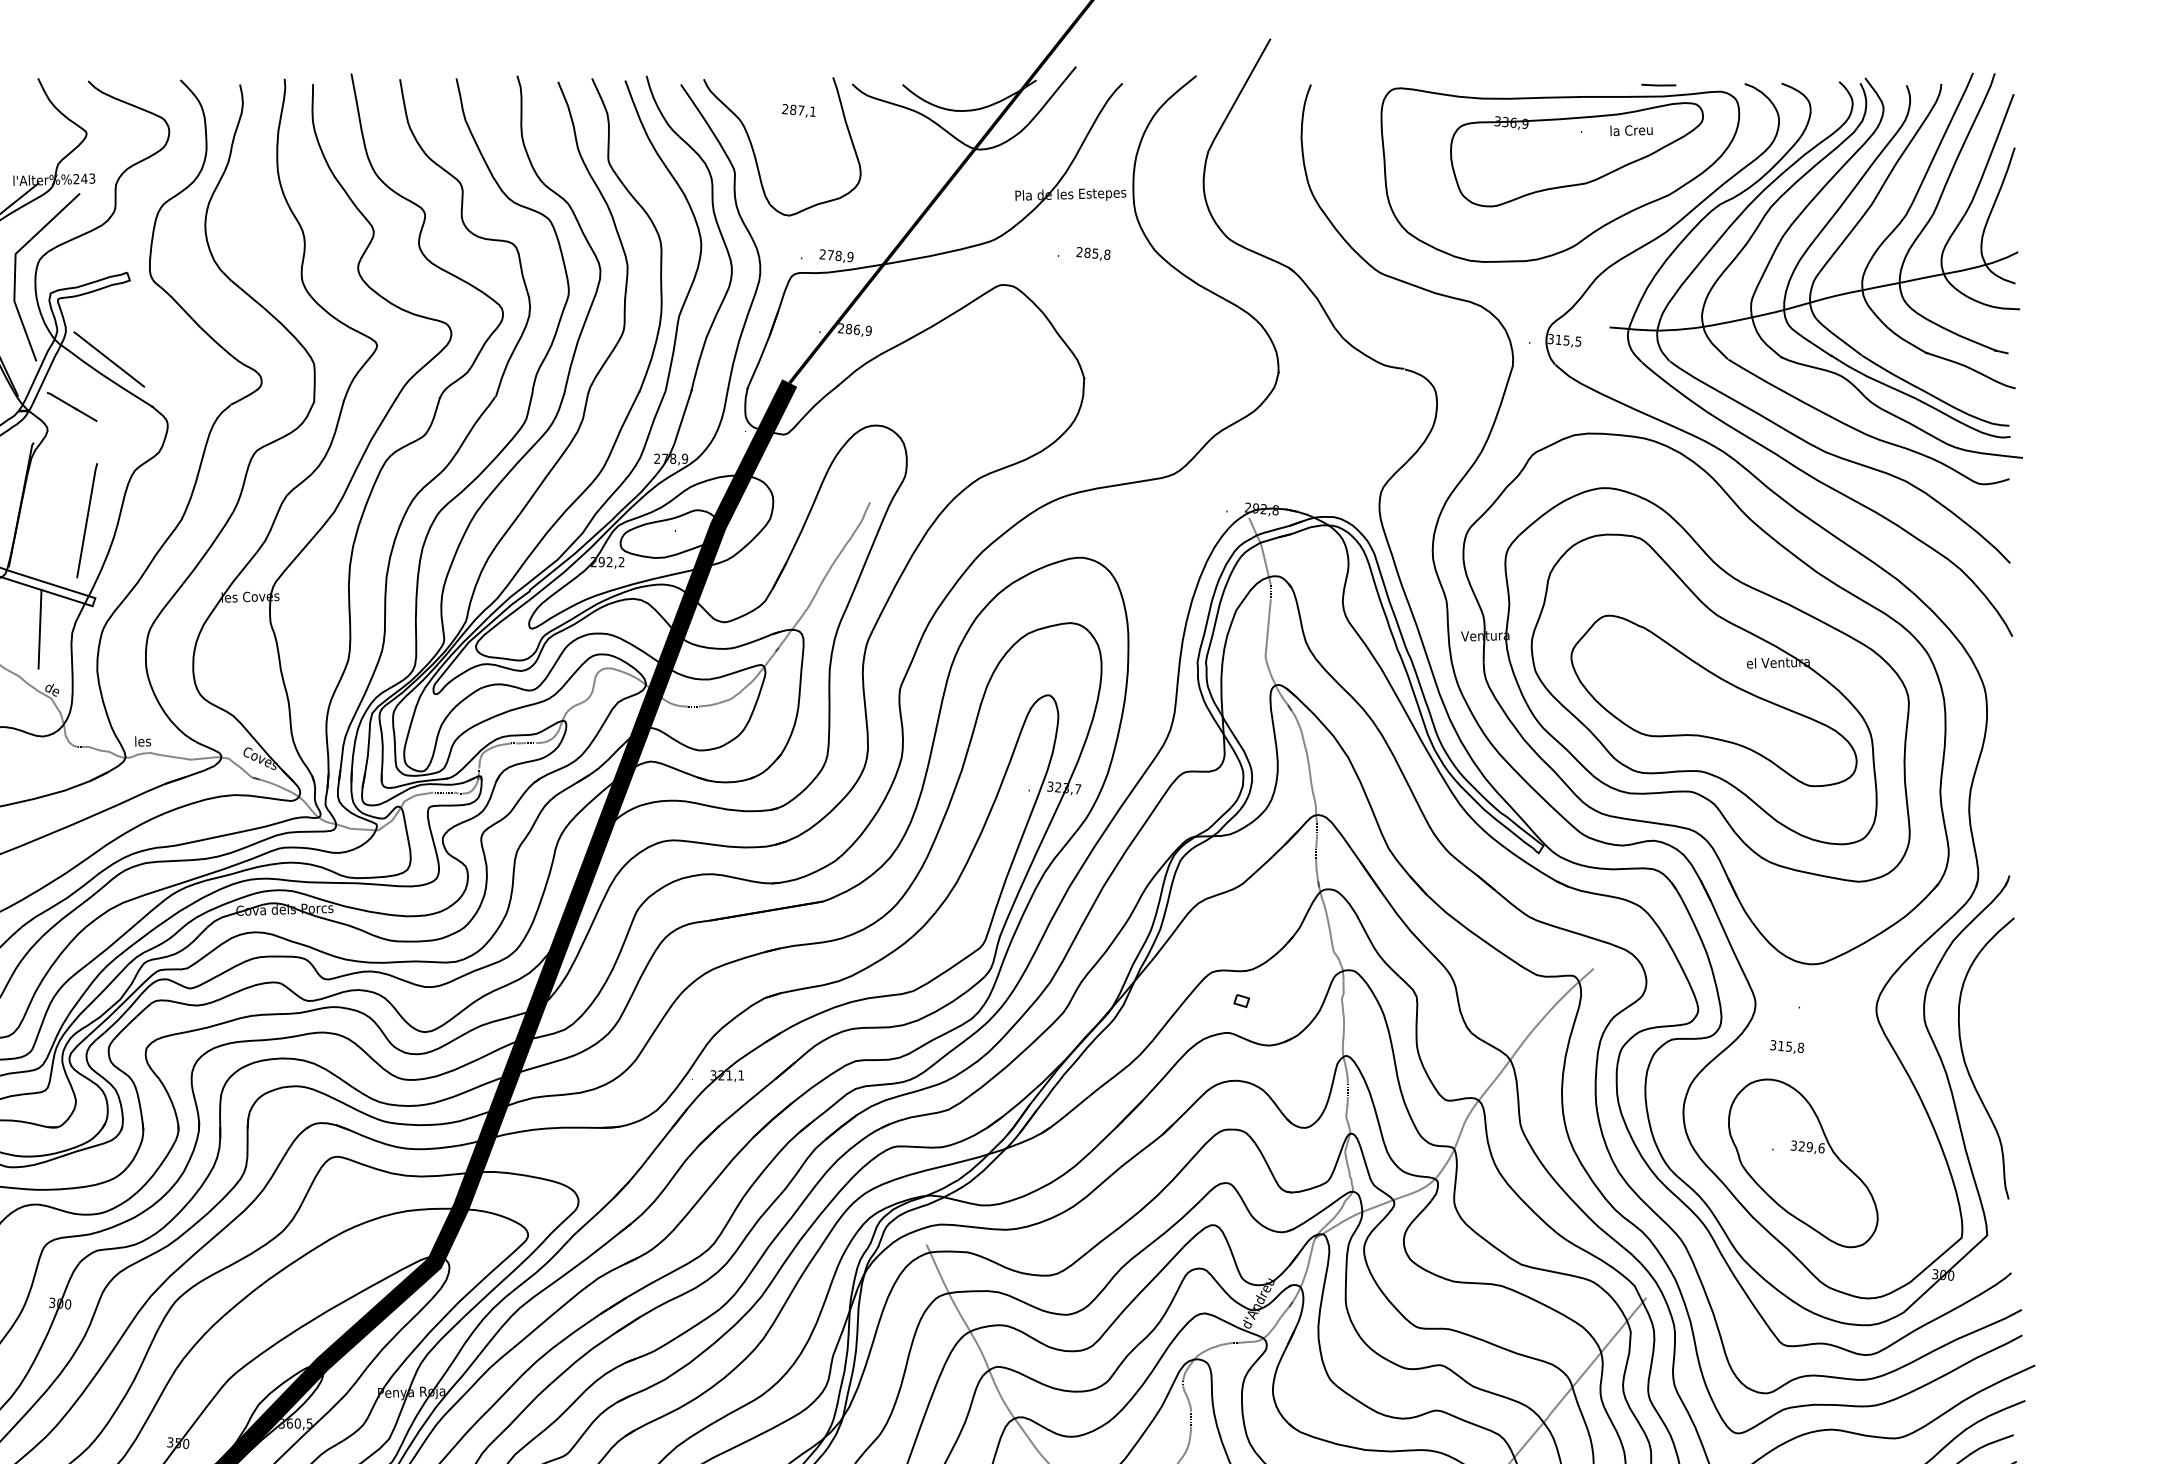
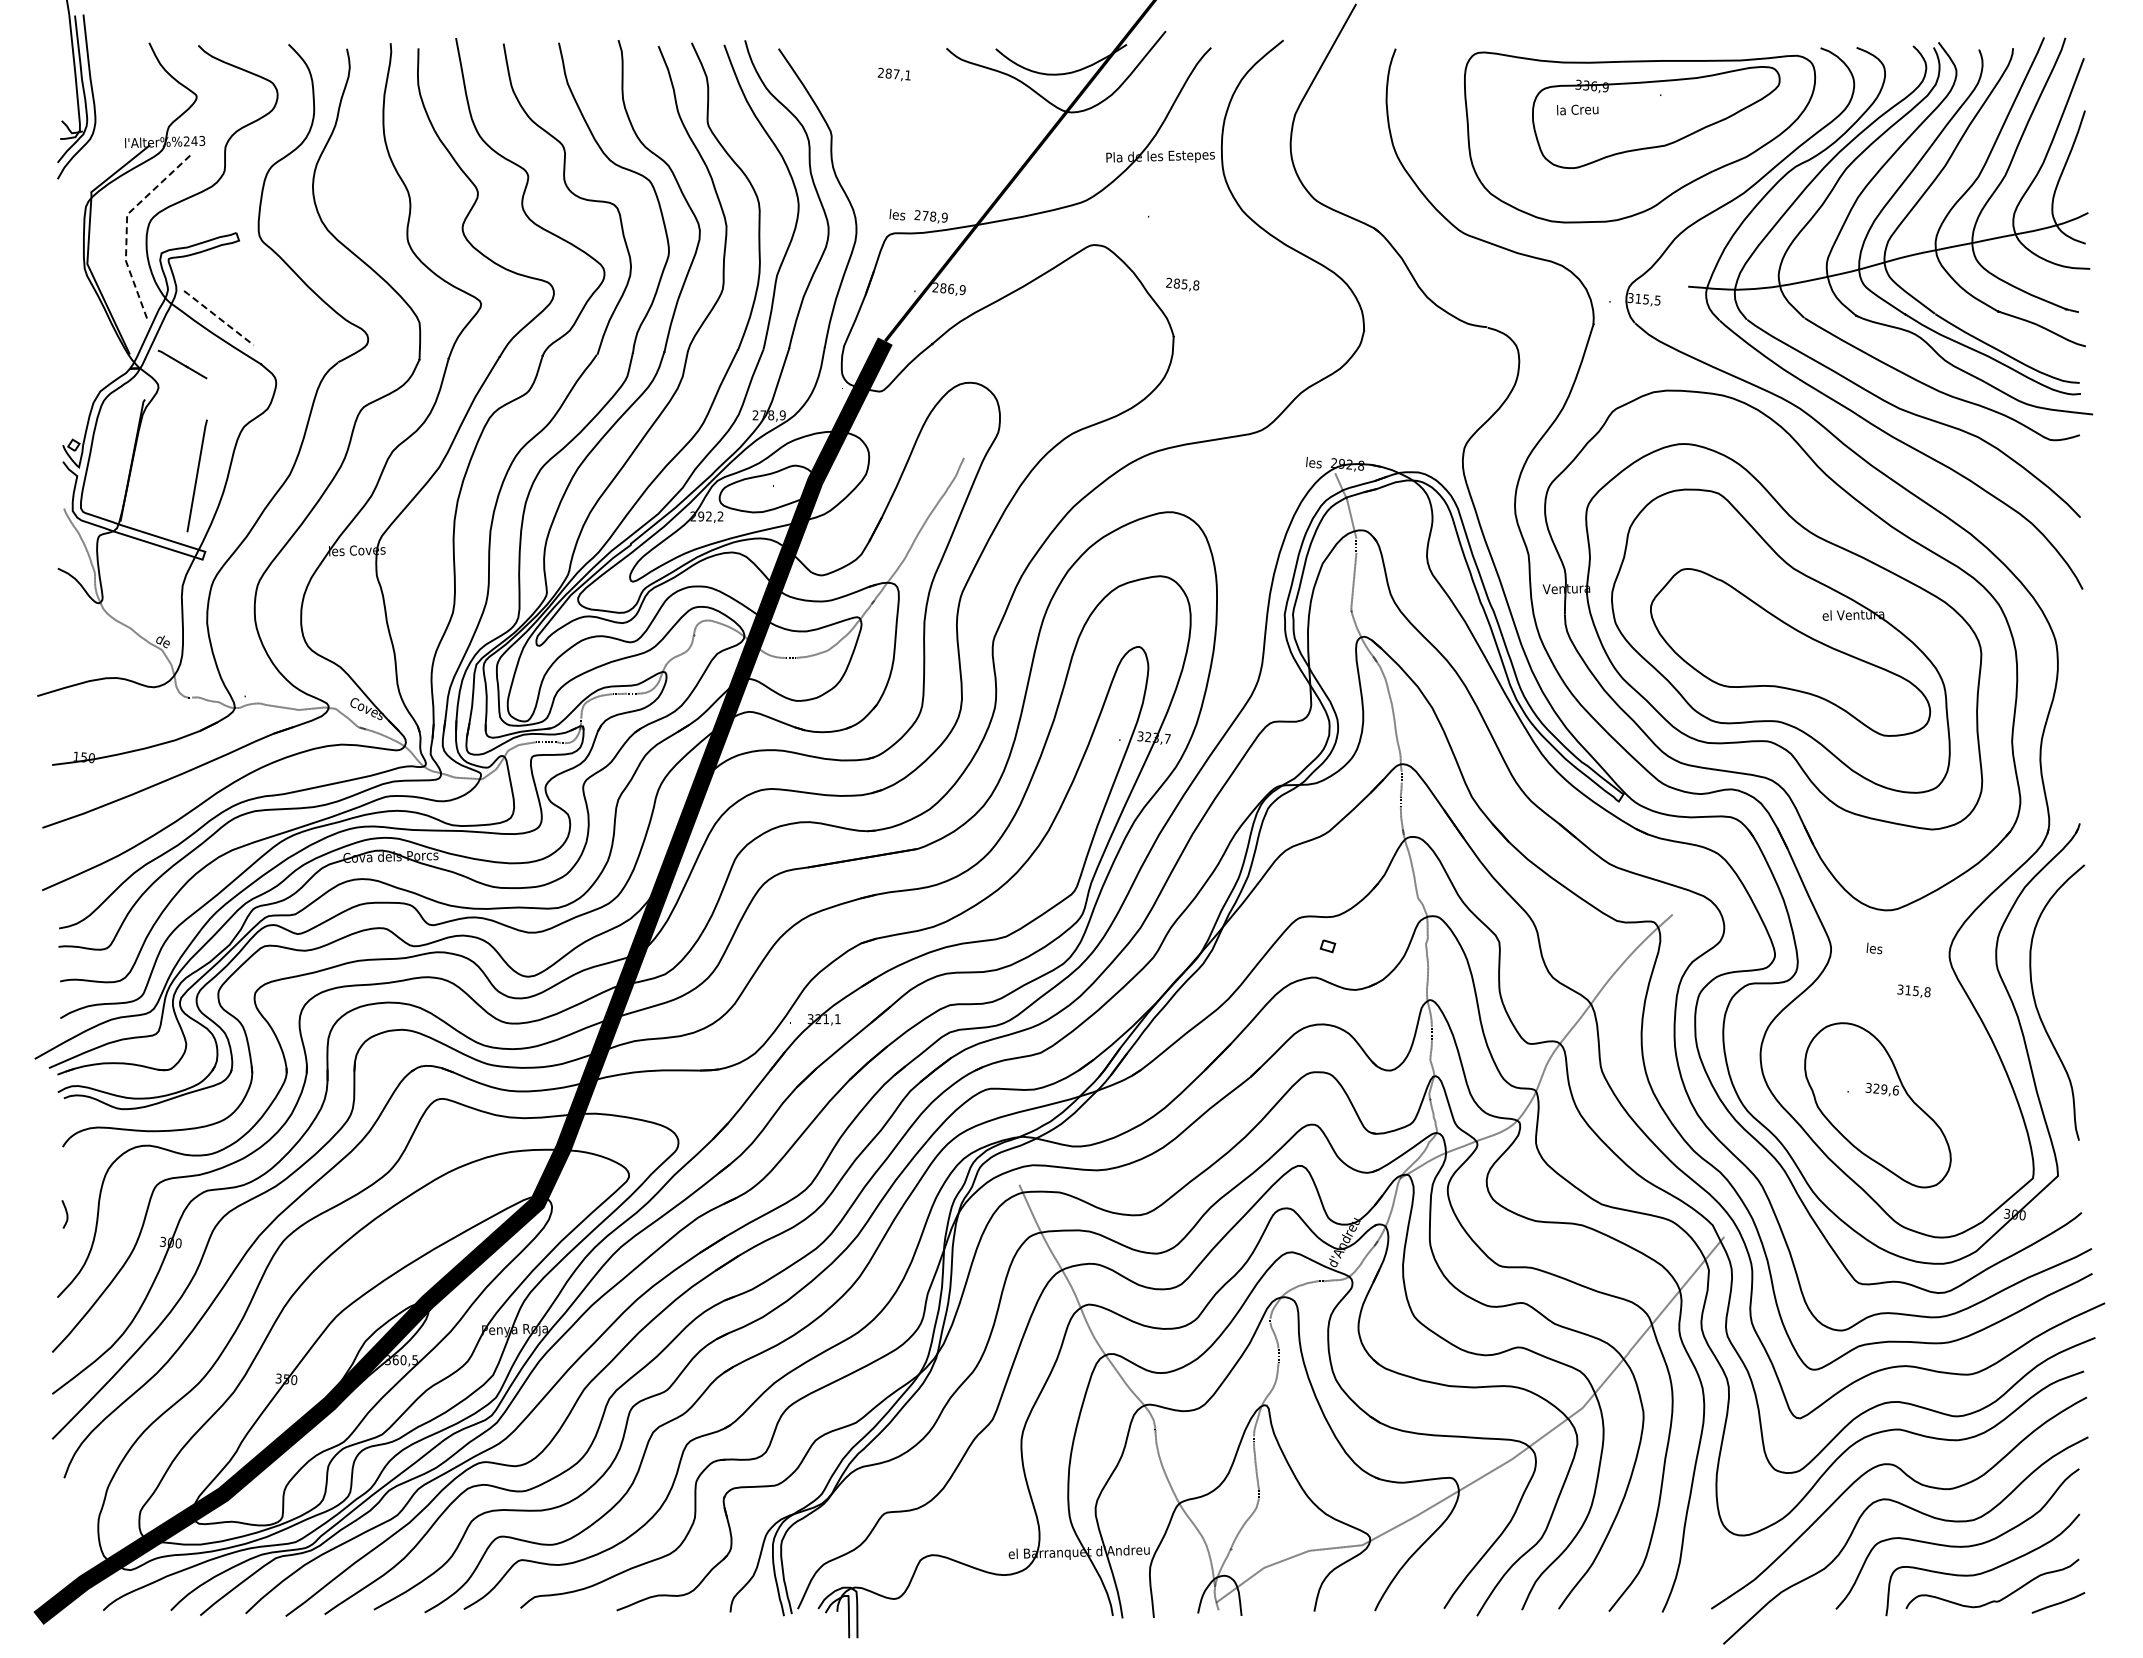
line: (1658, 85) -> (1736, 49), removed
text: (1631, 130) -> (1577, 109), moved
part: (755, 153) -> (851, 116), removed
text: (802, 253) -> (897, 214), . -> les
text: (1093, 253) -> (1182, 284), moved
line: (14, 266) -> (126, 226), solid -> dashed
line: (108, 358) -> (218, 317), solid -> dashed
text: (1226, 506) -> (1313, 462), . -> les
line: (39, 628) -> (150, 581), removed
text: (142, 741) -> (251, 692), les -> .
text: (1799, 1003) -> (1874, 948), . -> les
text: (1786, 1046) -> (1913, 990), moved

